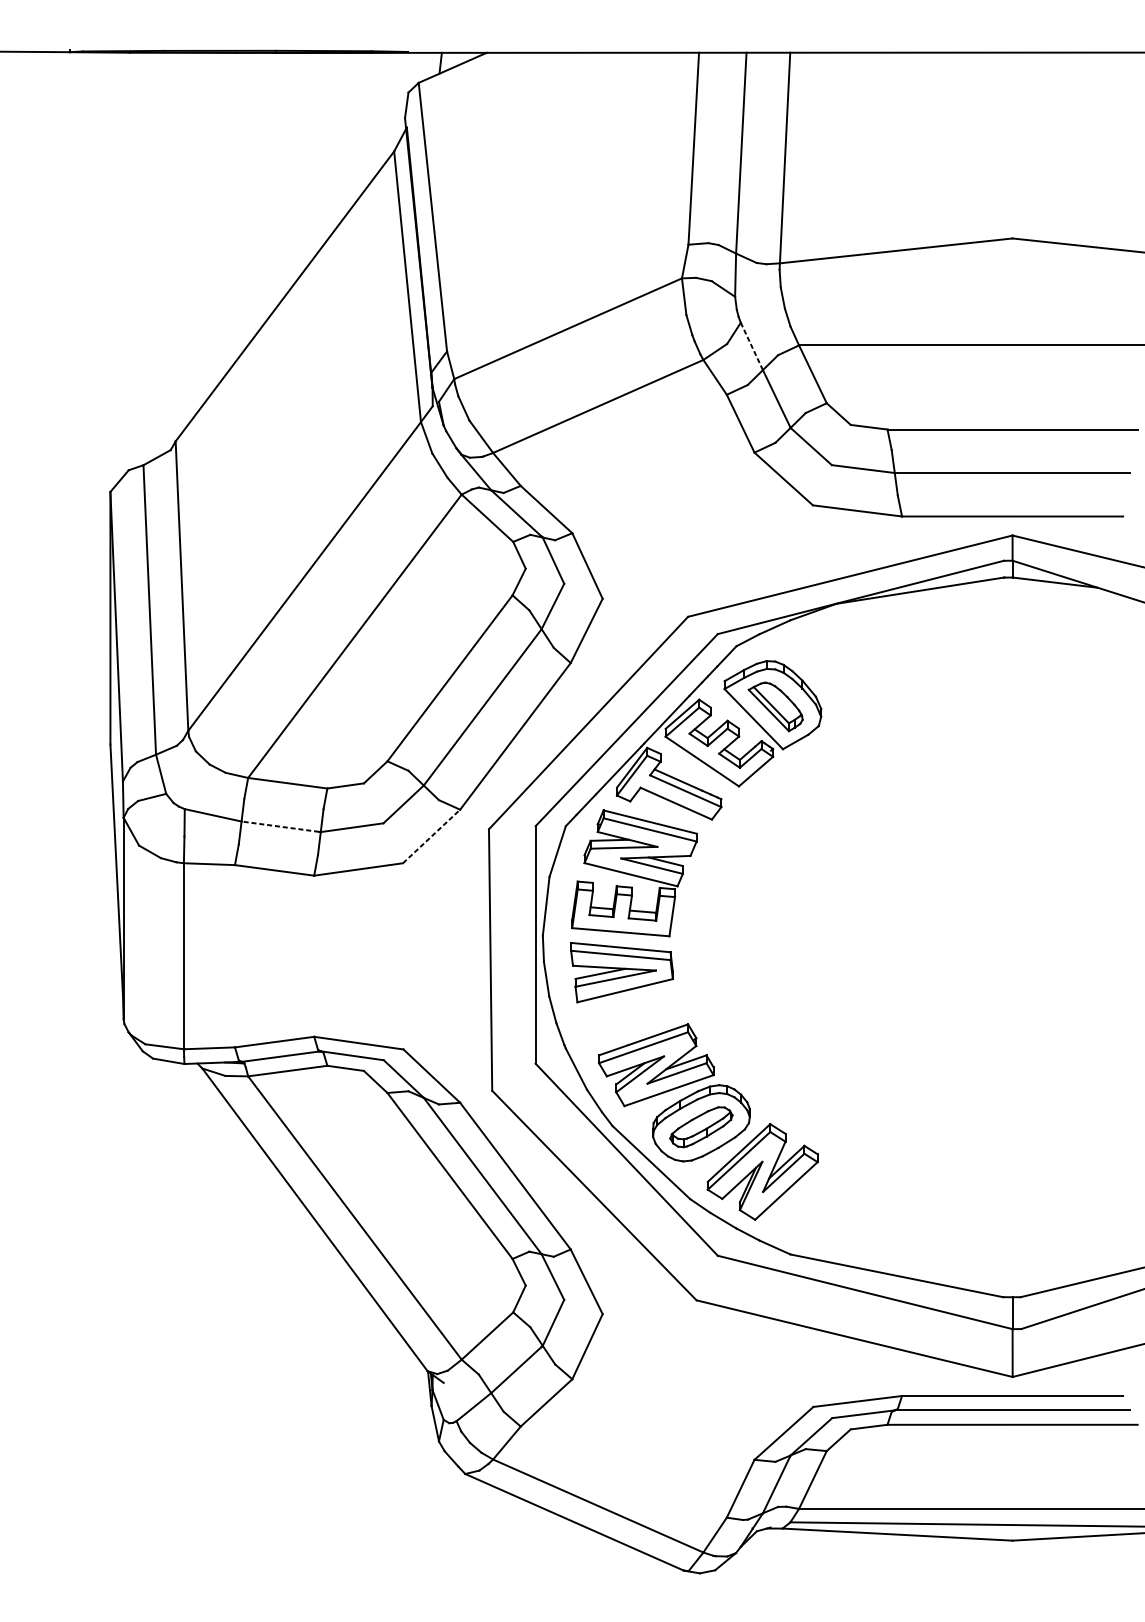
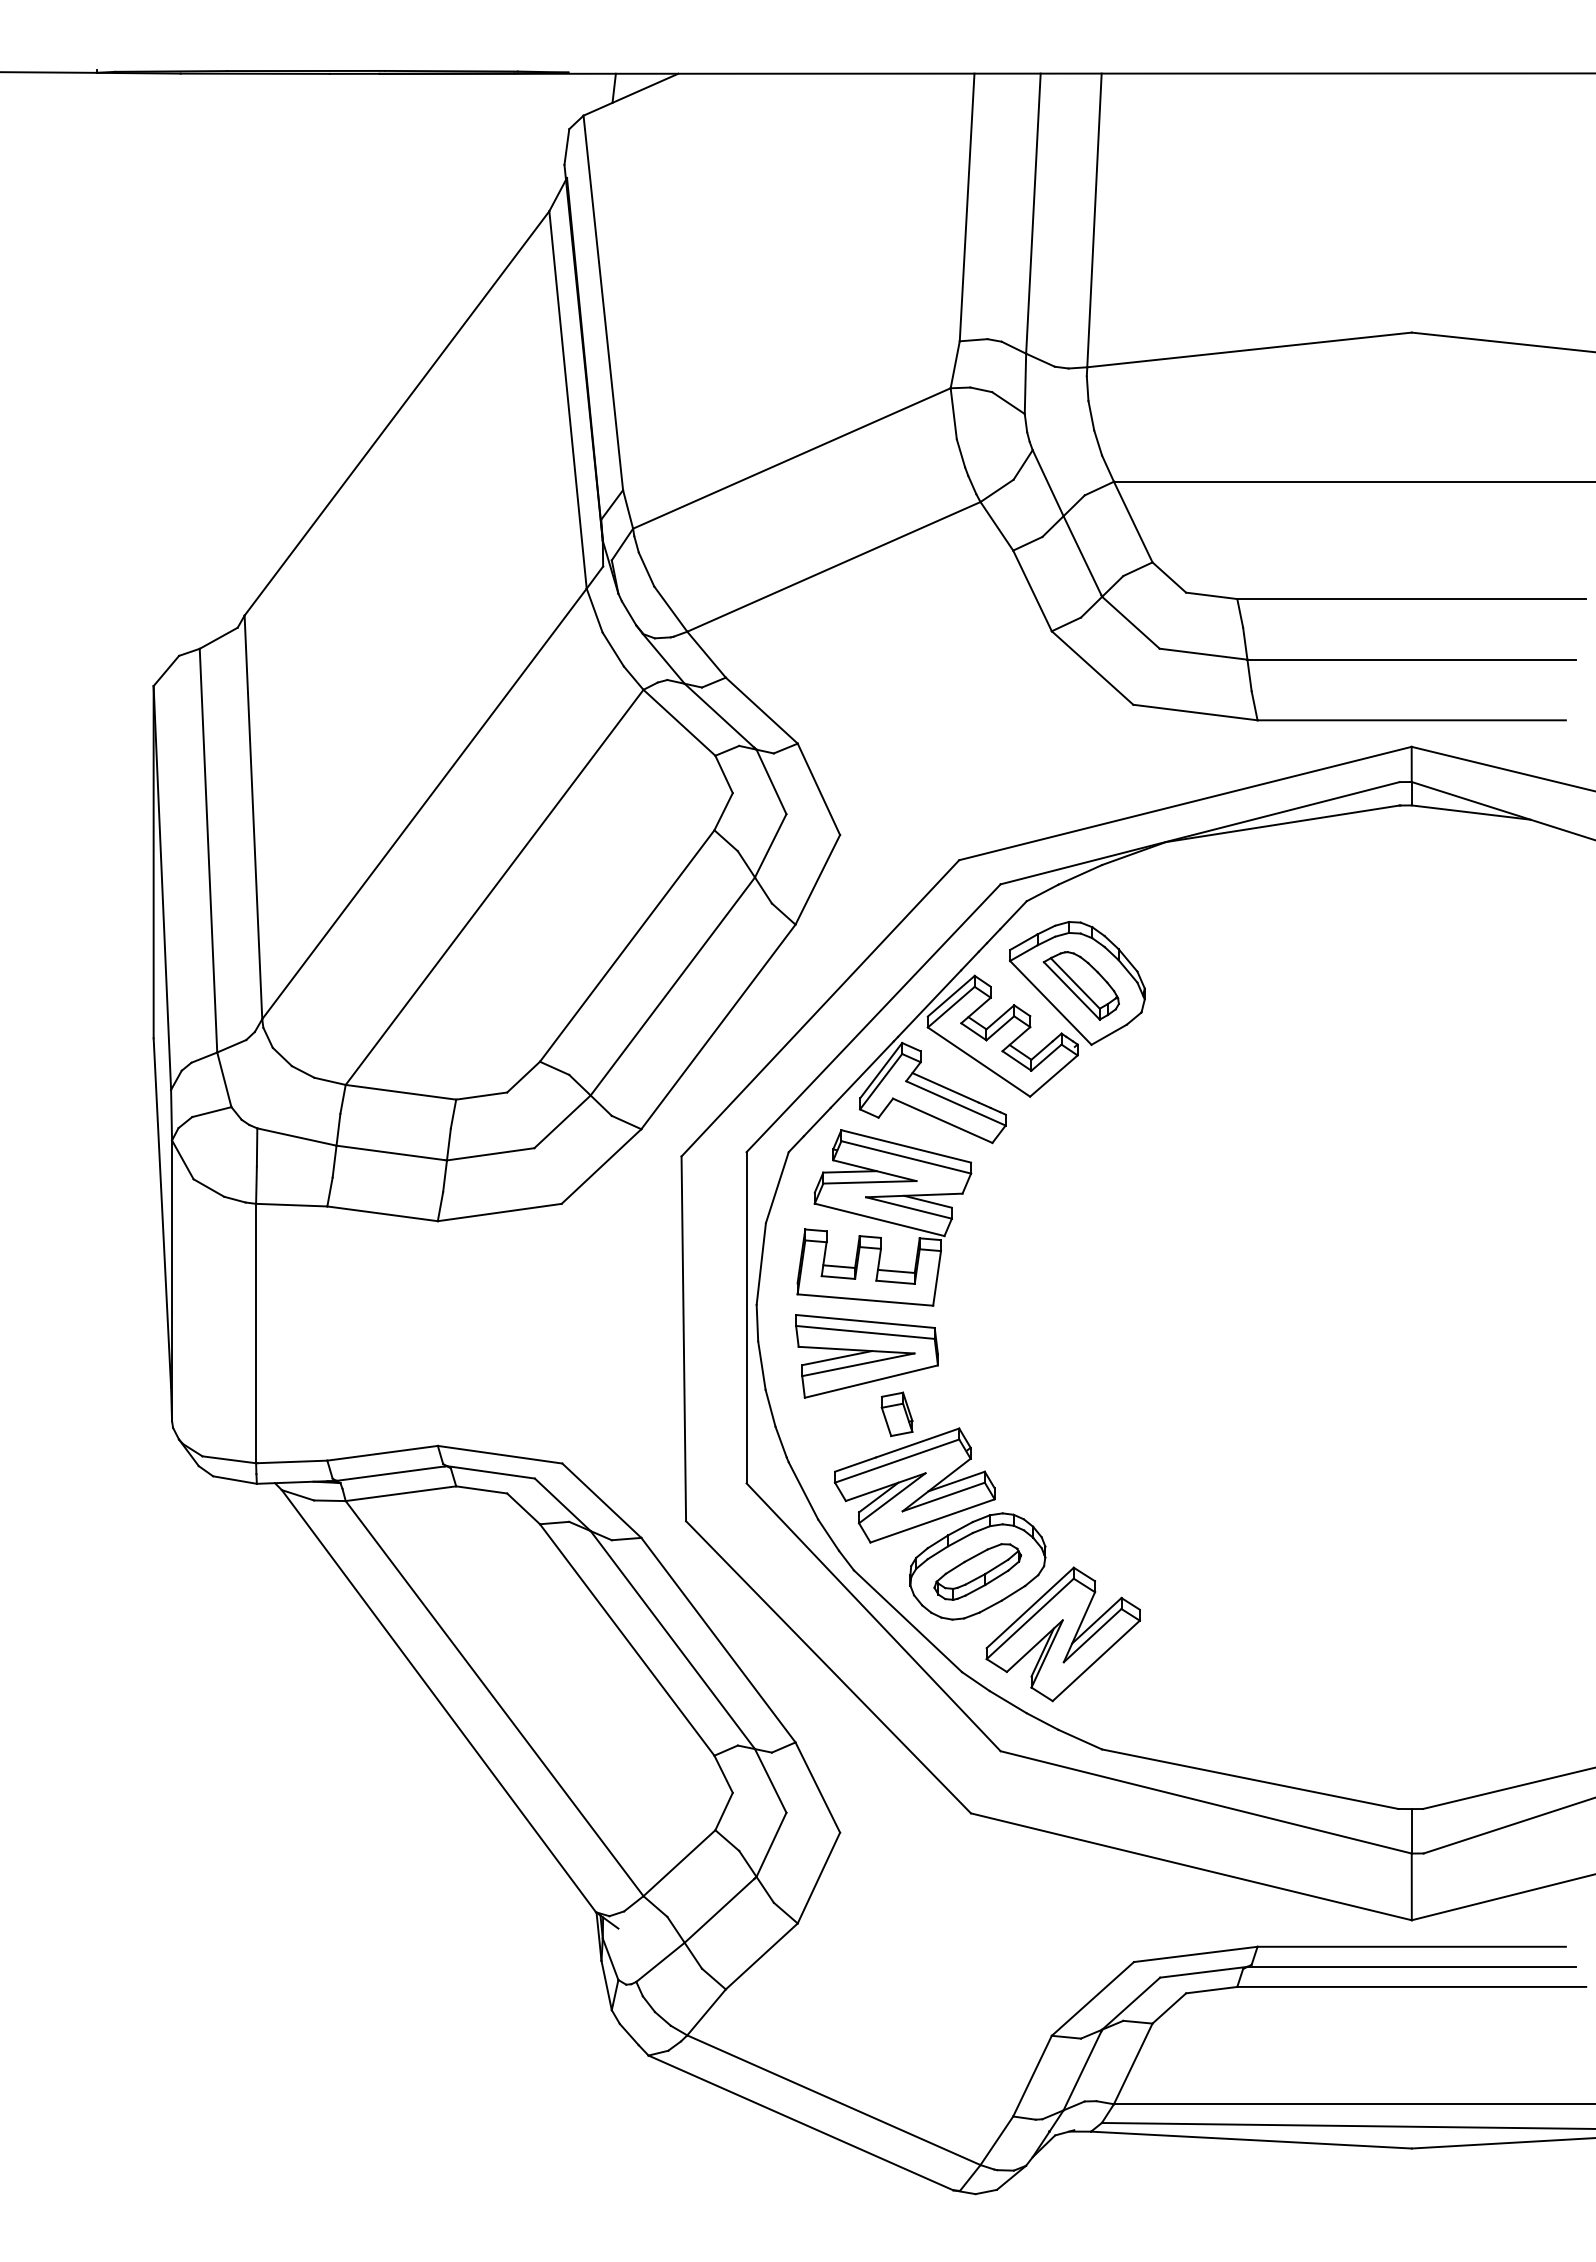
line: (751, 345) -> (1047, 482), dashed -> solid
line: (280, 826) -> (390, 1152), dashed -> solid
line: (431, 836) -> (601, 1166), dashed -> solid
part: (643, 1014) -> (896, 1414), added

